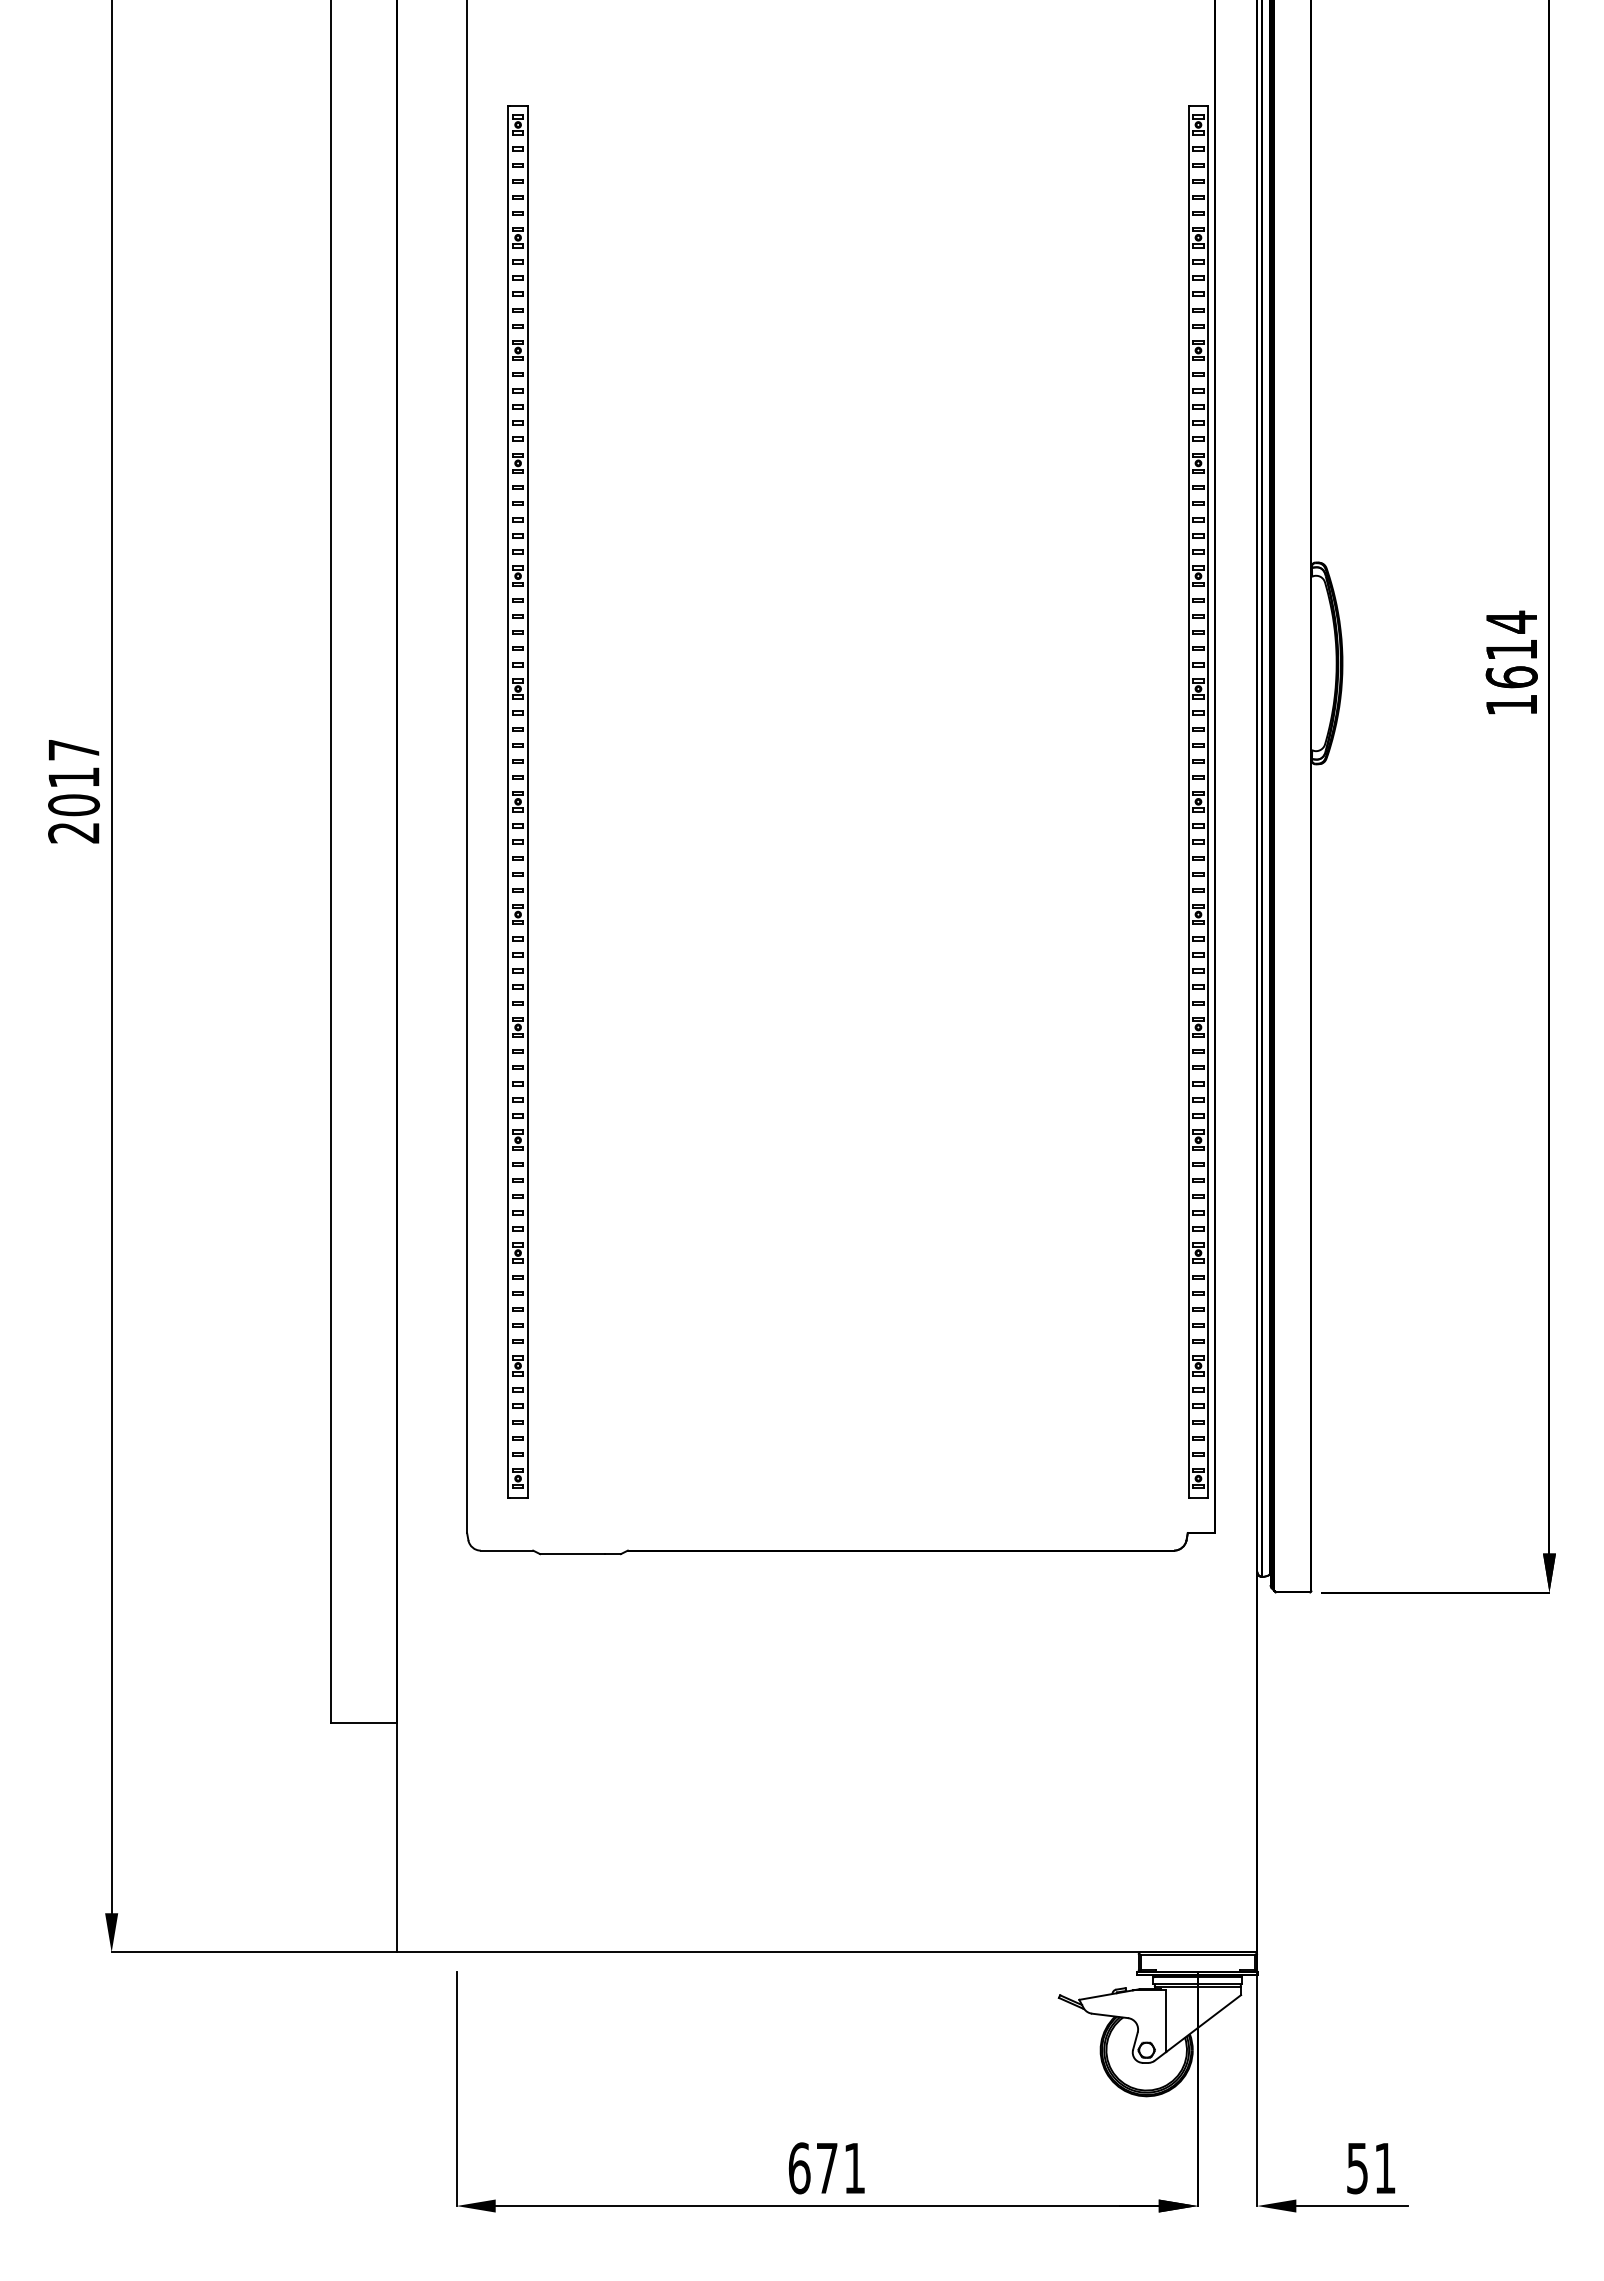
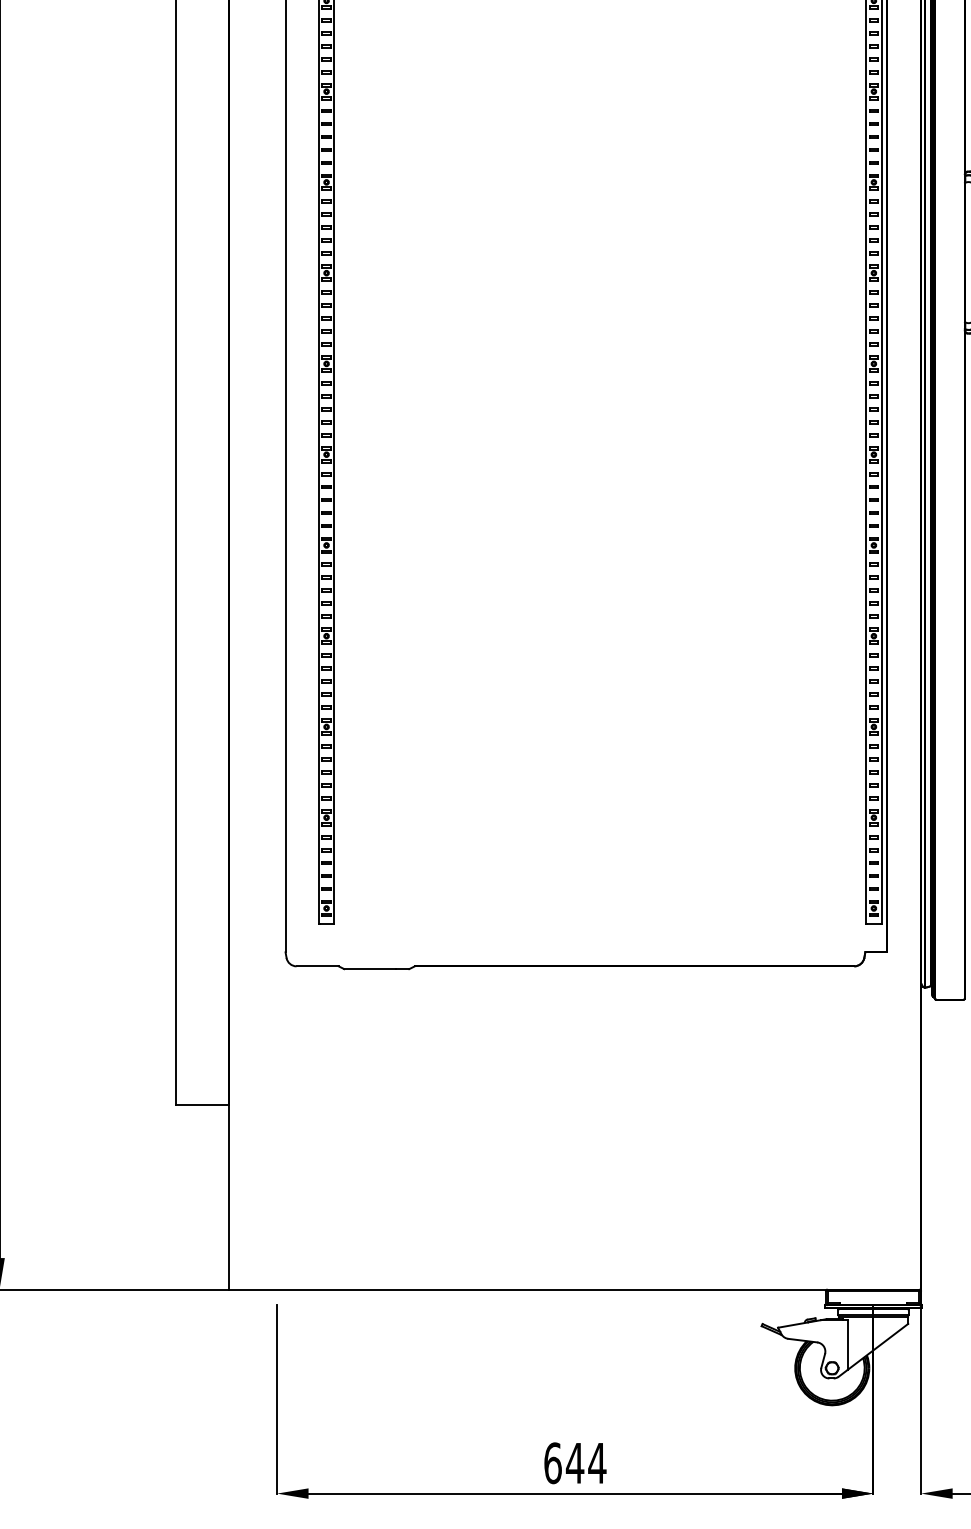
text: (840, 2168) -> (585, 1463), 671 -> 644

